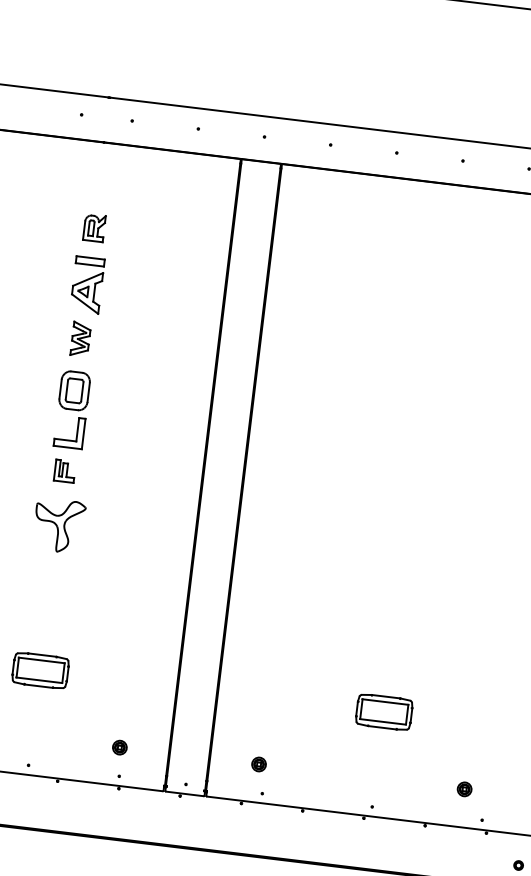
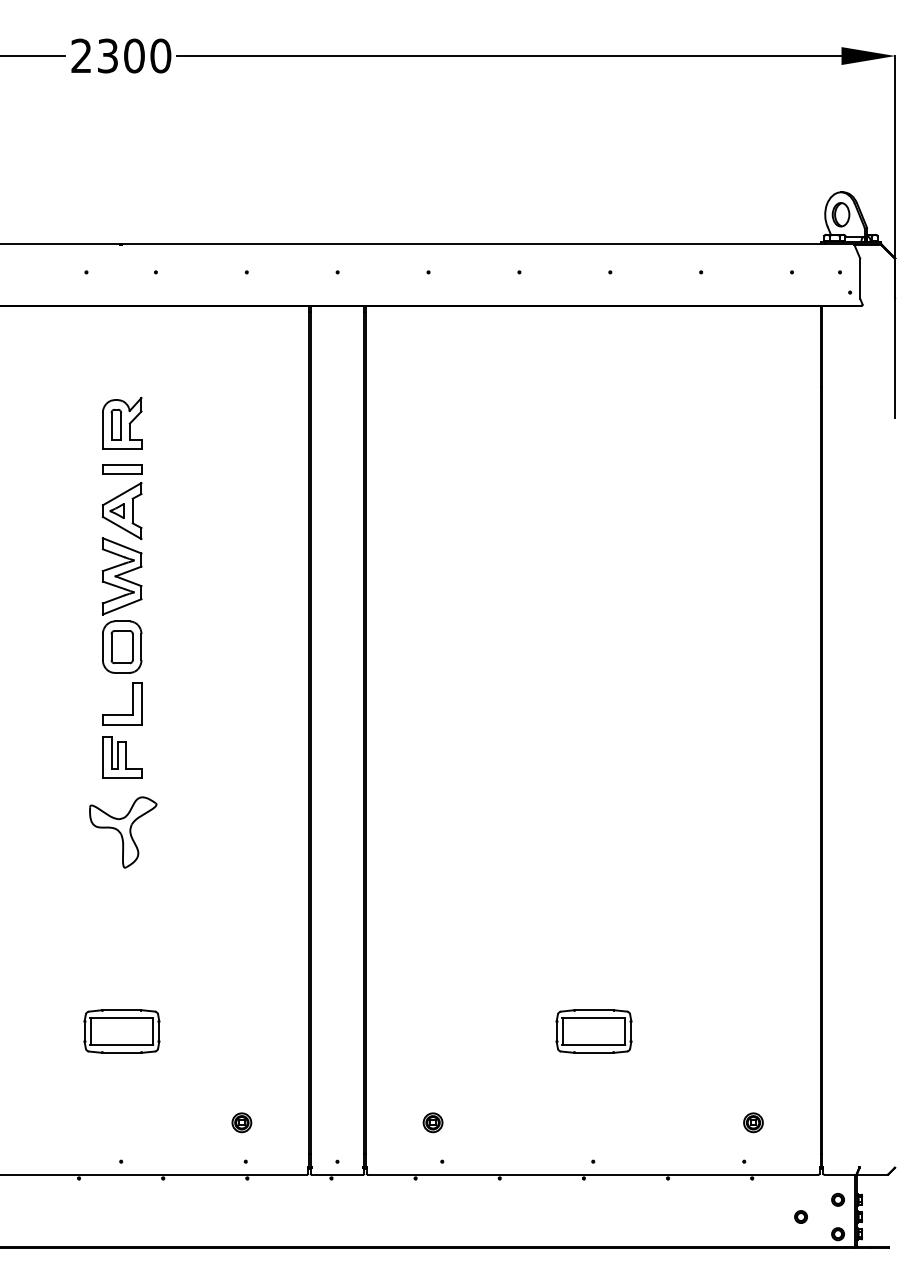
part: (94, 227) -> (122, 422), size x1.43
part: (80, 339) -> (121, 576), size x1.67
part: (65, 471) -> (122, 757), size x1.43
part: (464, 789) -> (753, 1122), moved

